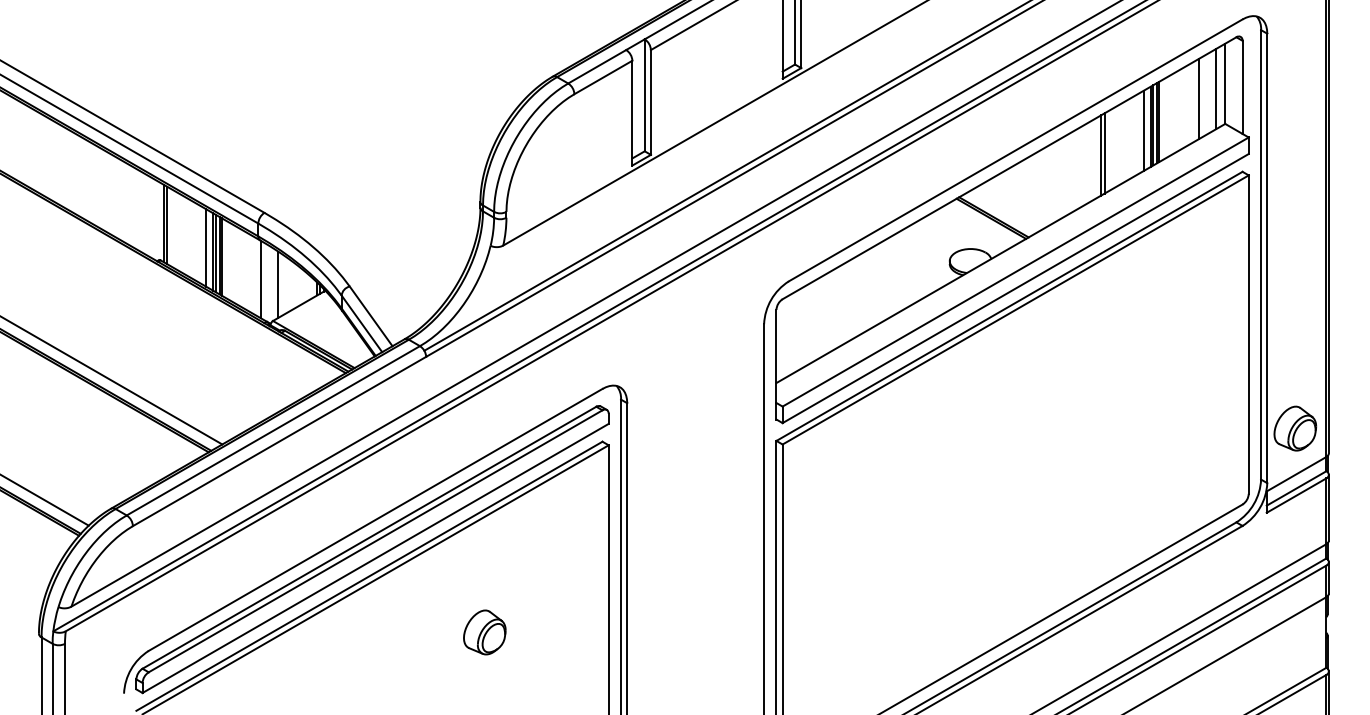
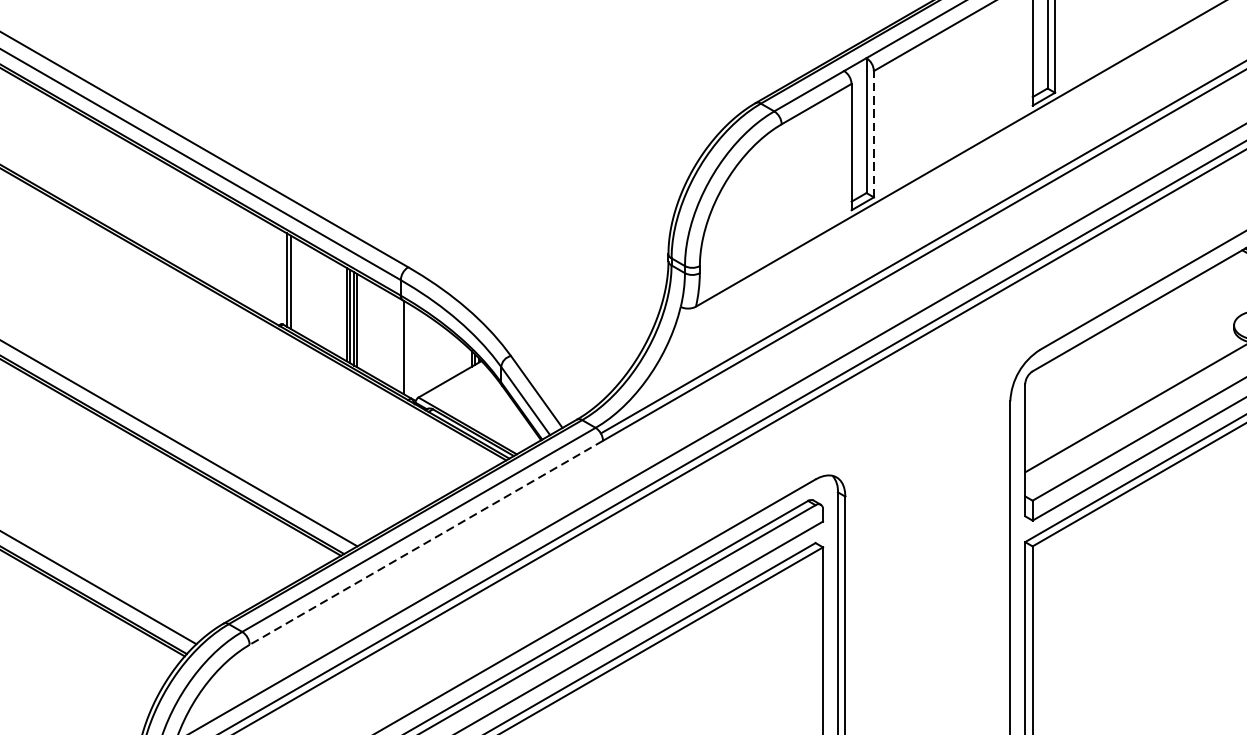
line: (650, 101) -> (873, 133), solid -> dashed
line: (206, 247) -> (338, 308), removed
line: (278, 284) -> (425, 353), removed
line: (279, 441) -> (426, 542), solid -> dashed

